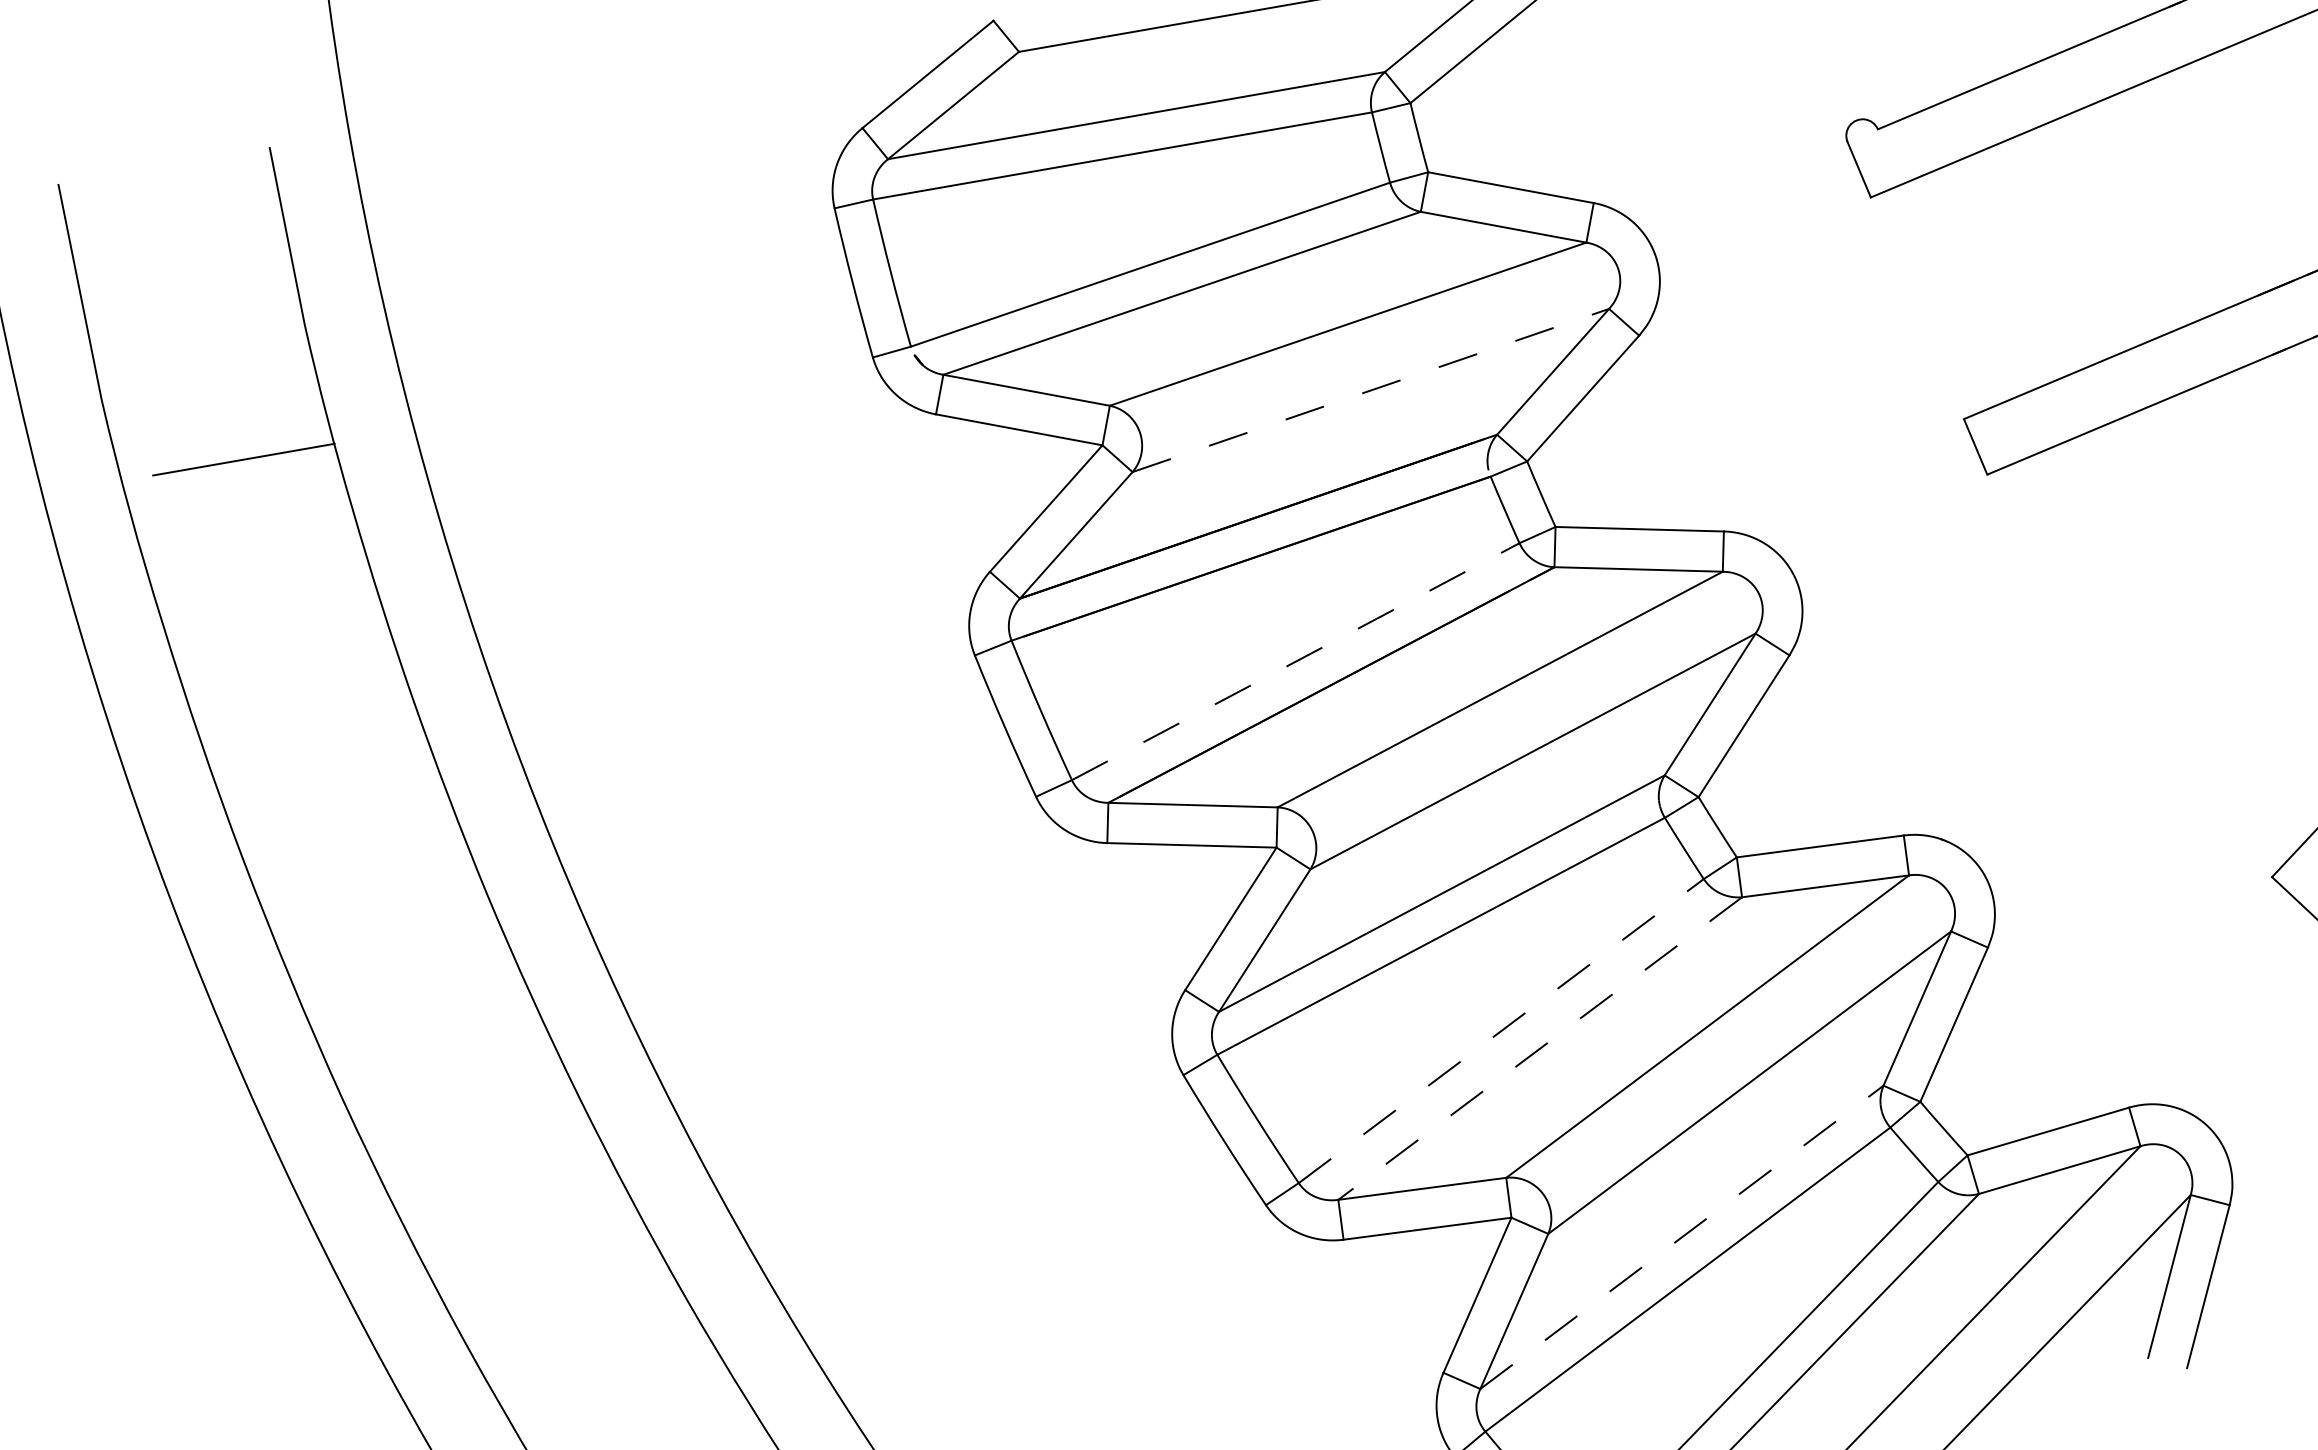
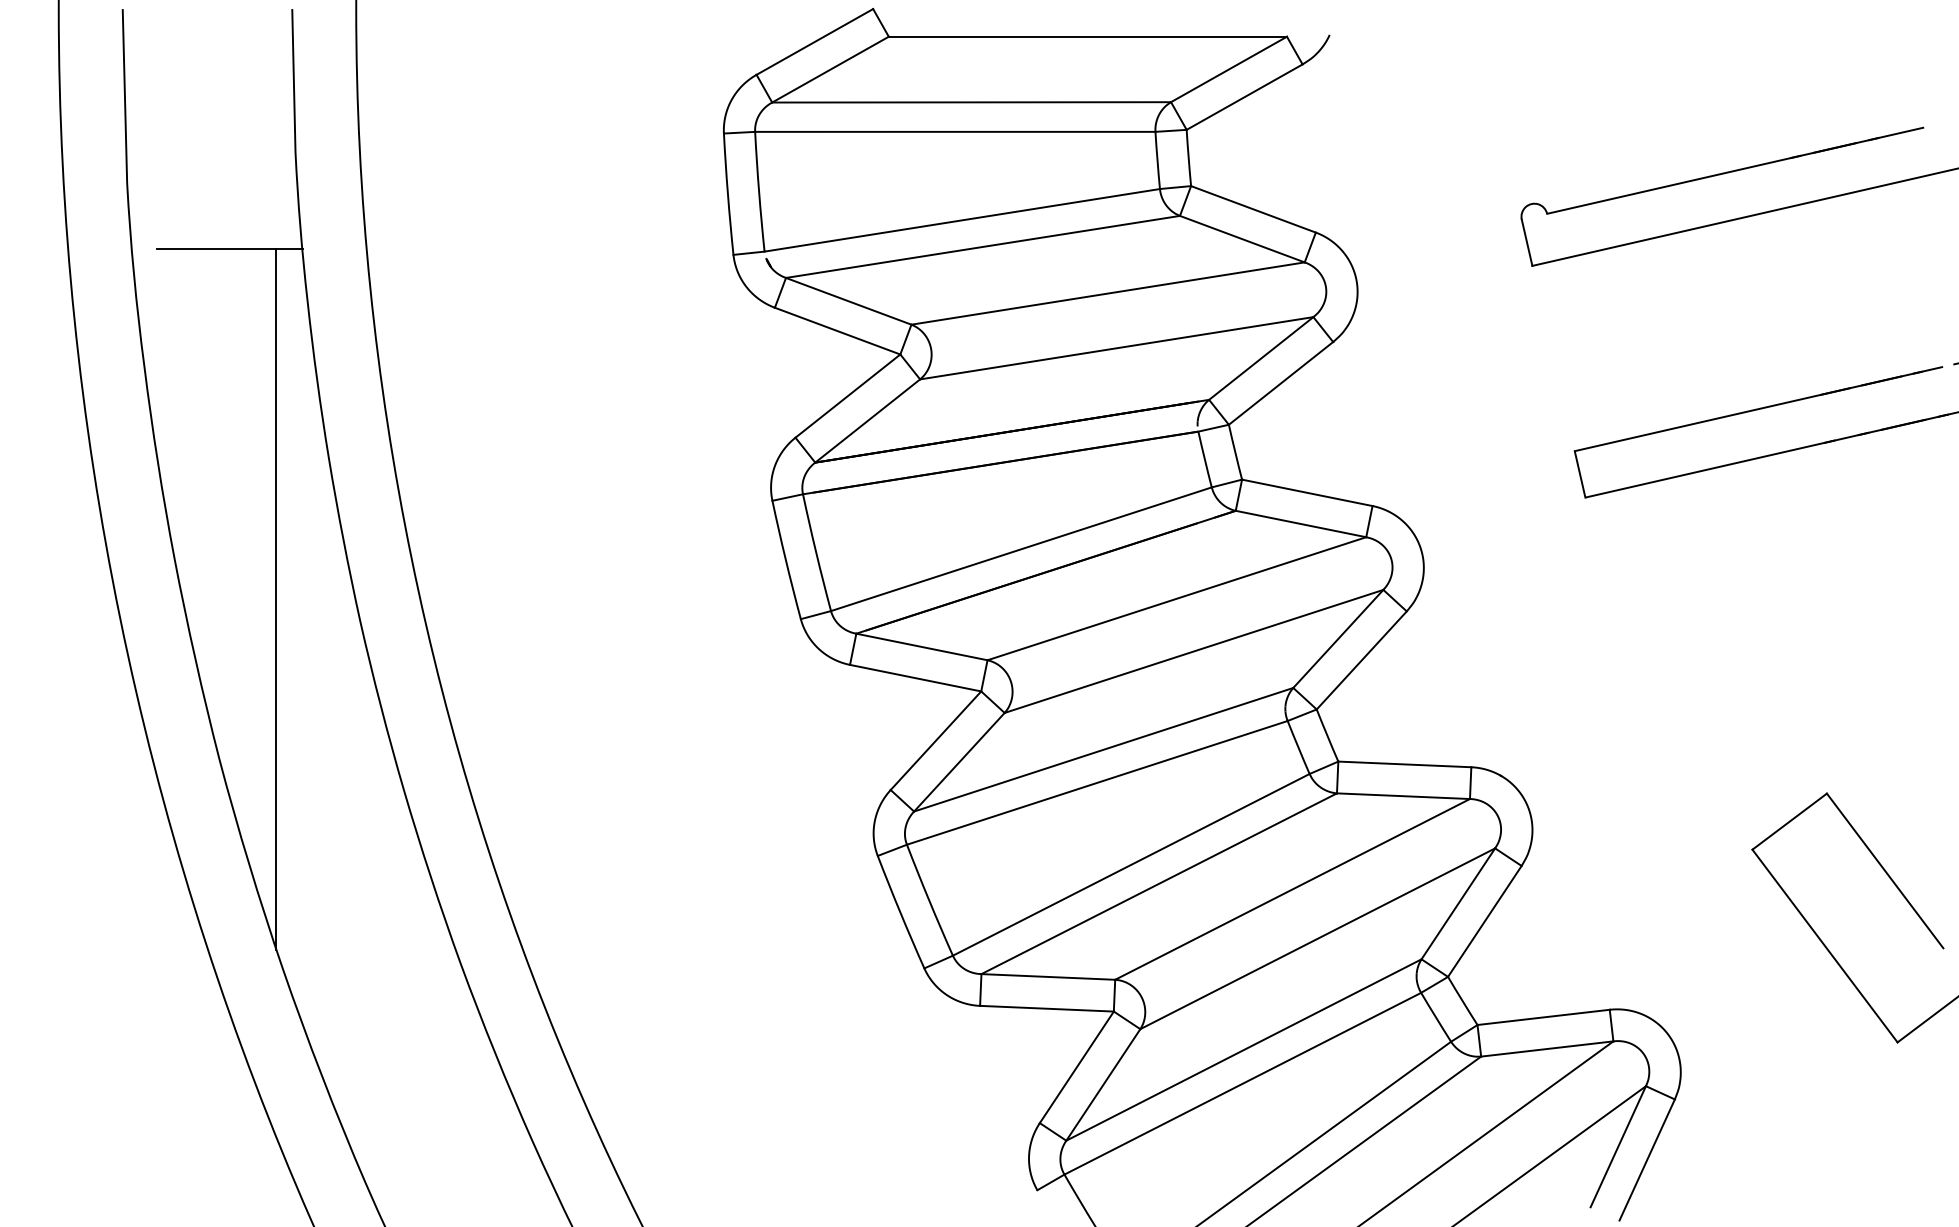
line: (1371, 390) -> (1117, 348), dashed -> solid
line: (1295, 661) -> (1021, 549), dashed -> solid
line: (378, 885) -> (276, 598), added
line: (1501, 1030) -> (1131, 864), dashed -> solid
line: (1539, 1048) -> (1158, 883), dashed -> solid
line: (1682, 1236) -> (1244, 1049), dashed -> solid

